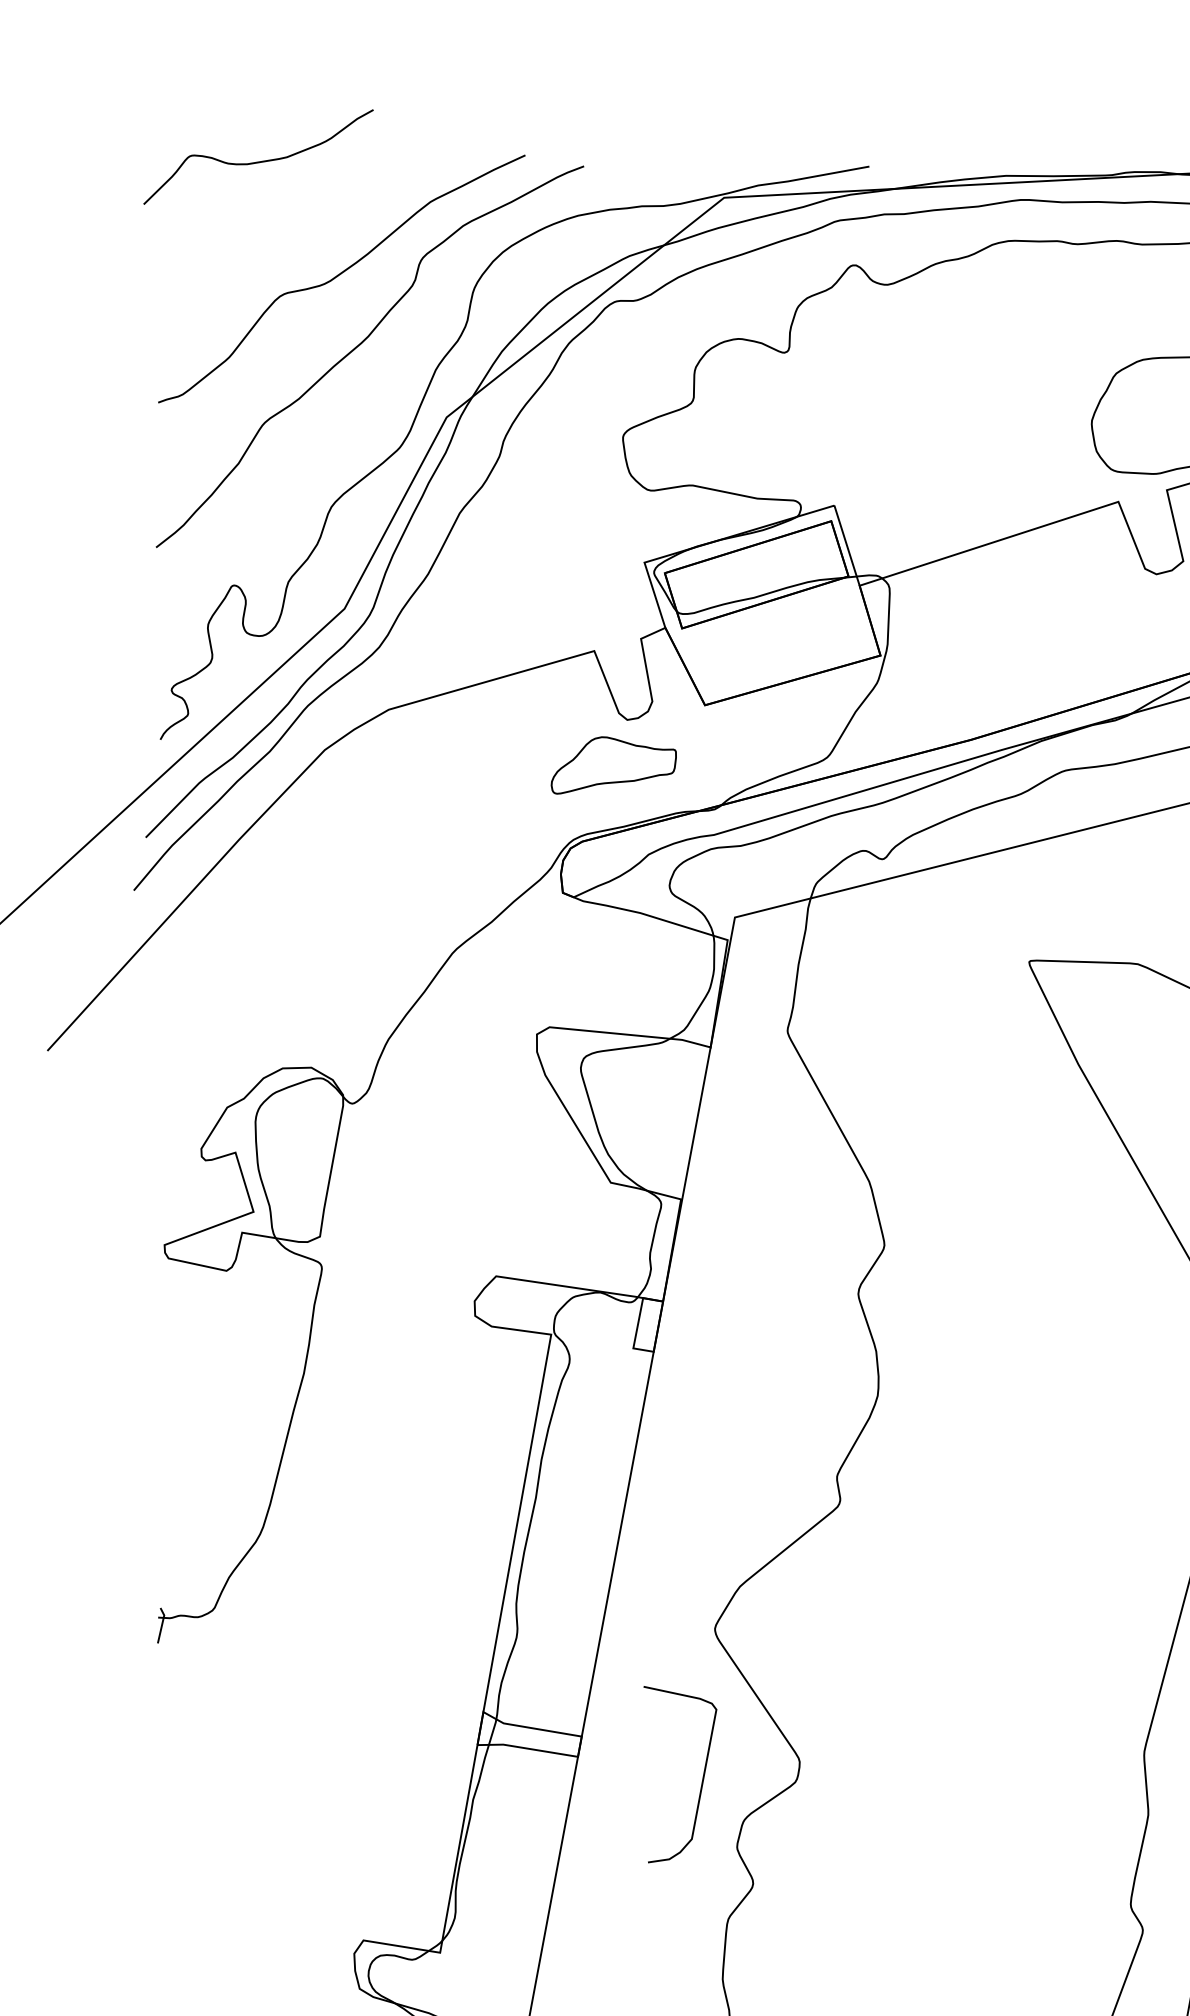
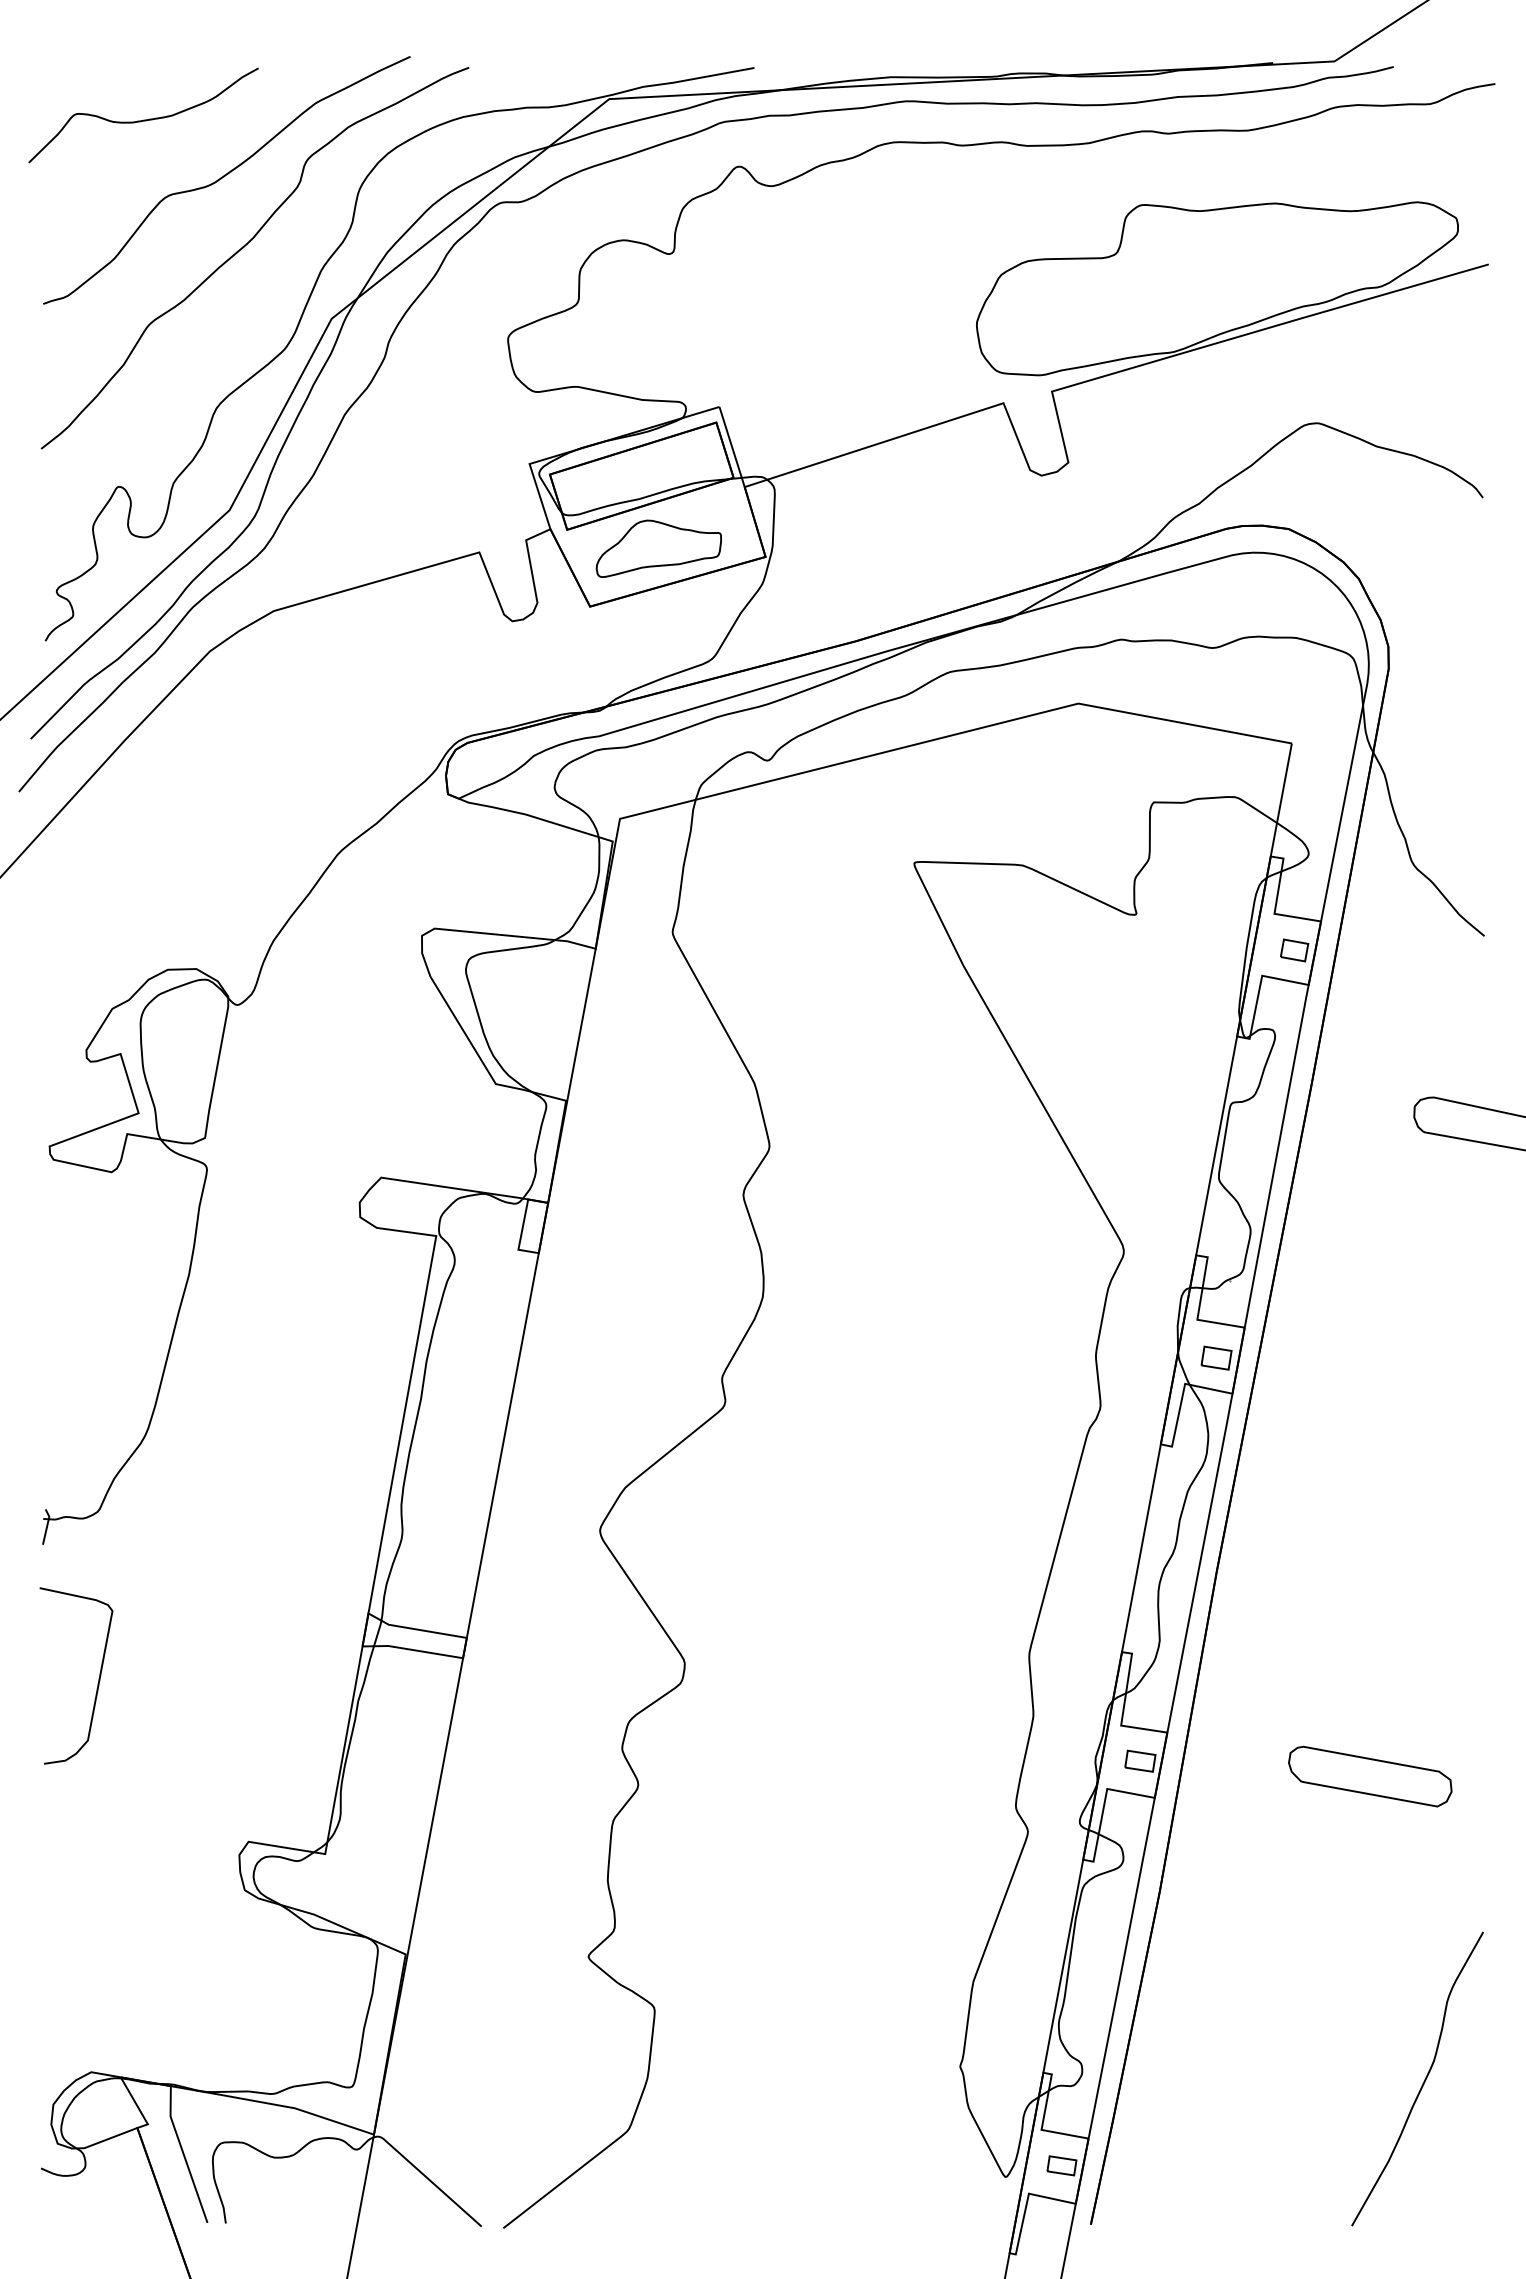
curve: (258, 161) -> (143, 119), moved
part: (613, 765) -> (658, 548), moved
curve: (702, 1777) -> (98, 1678), moved

